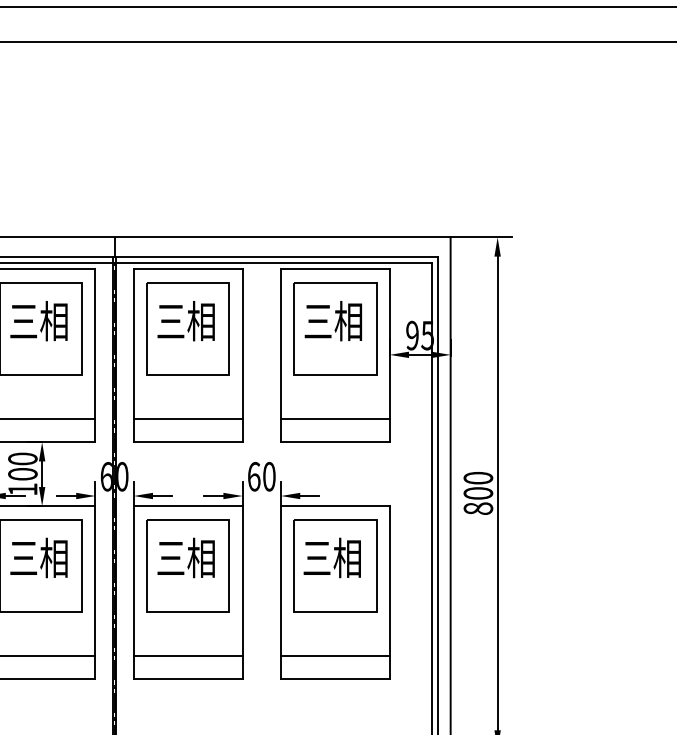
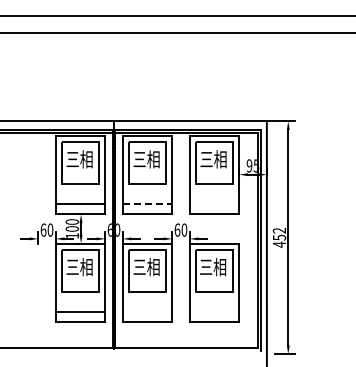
line: (188, 418) -> (147, 203), solid -> dashed
line: (335, 418) -> (214, 203), removed
text: (478, 492) -> (279, 237), 800 -> 452
line: (188, 655) -> (147, 311), removed
line: (335, 655) -> (214, 311), removed

